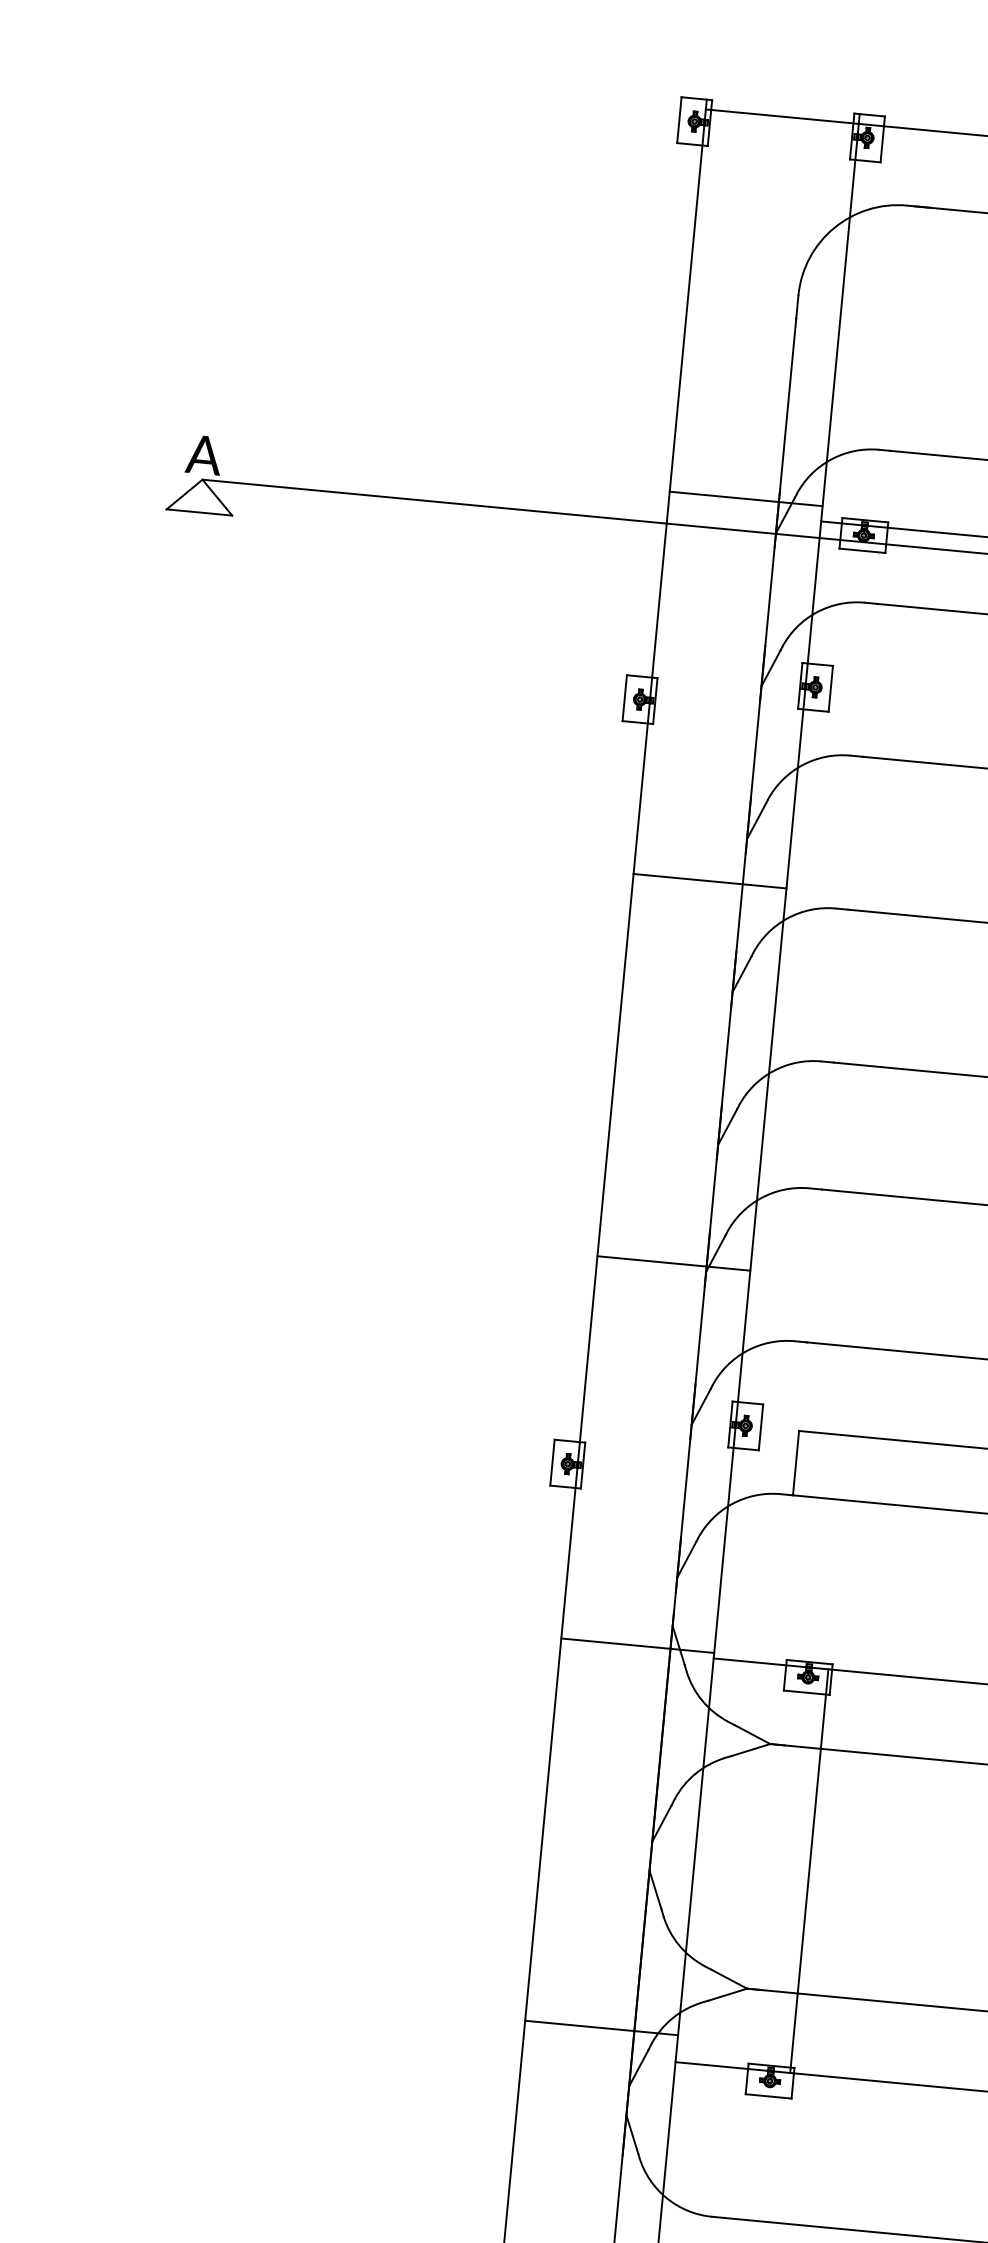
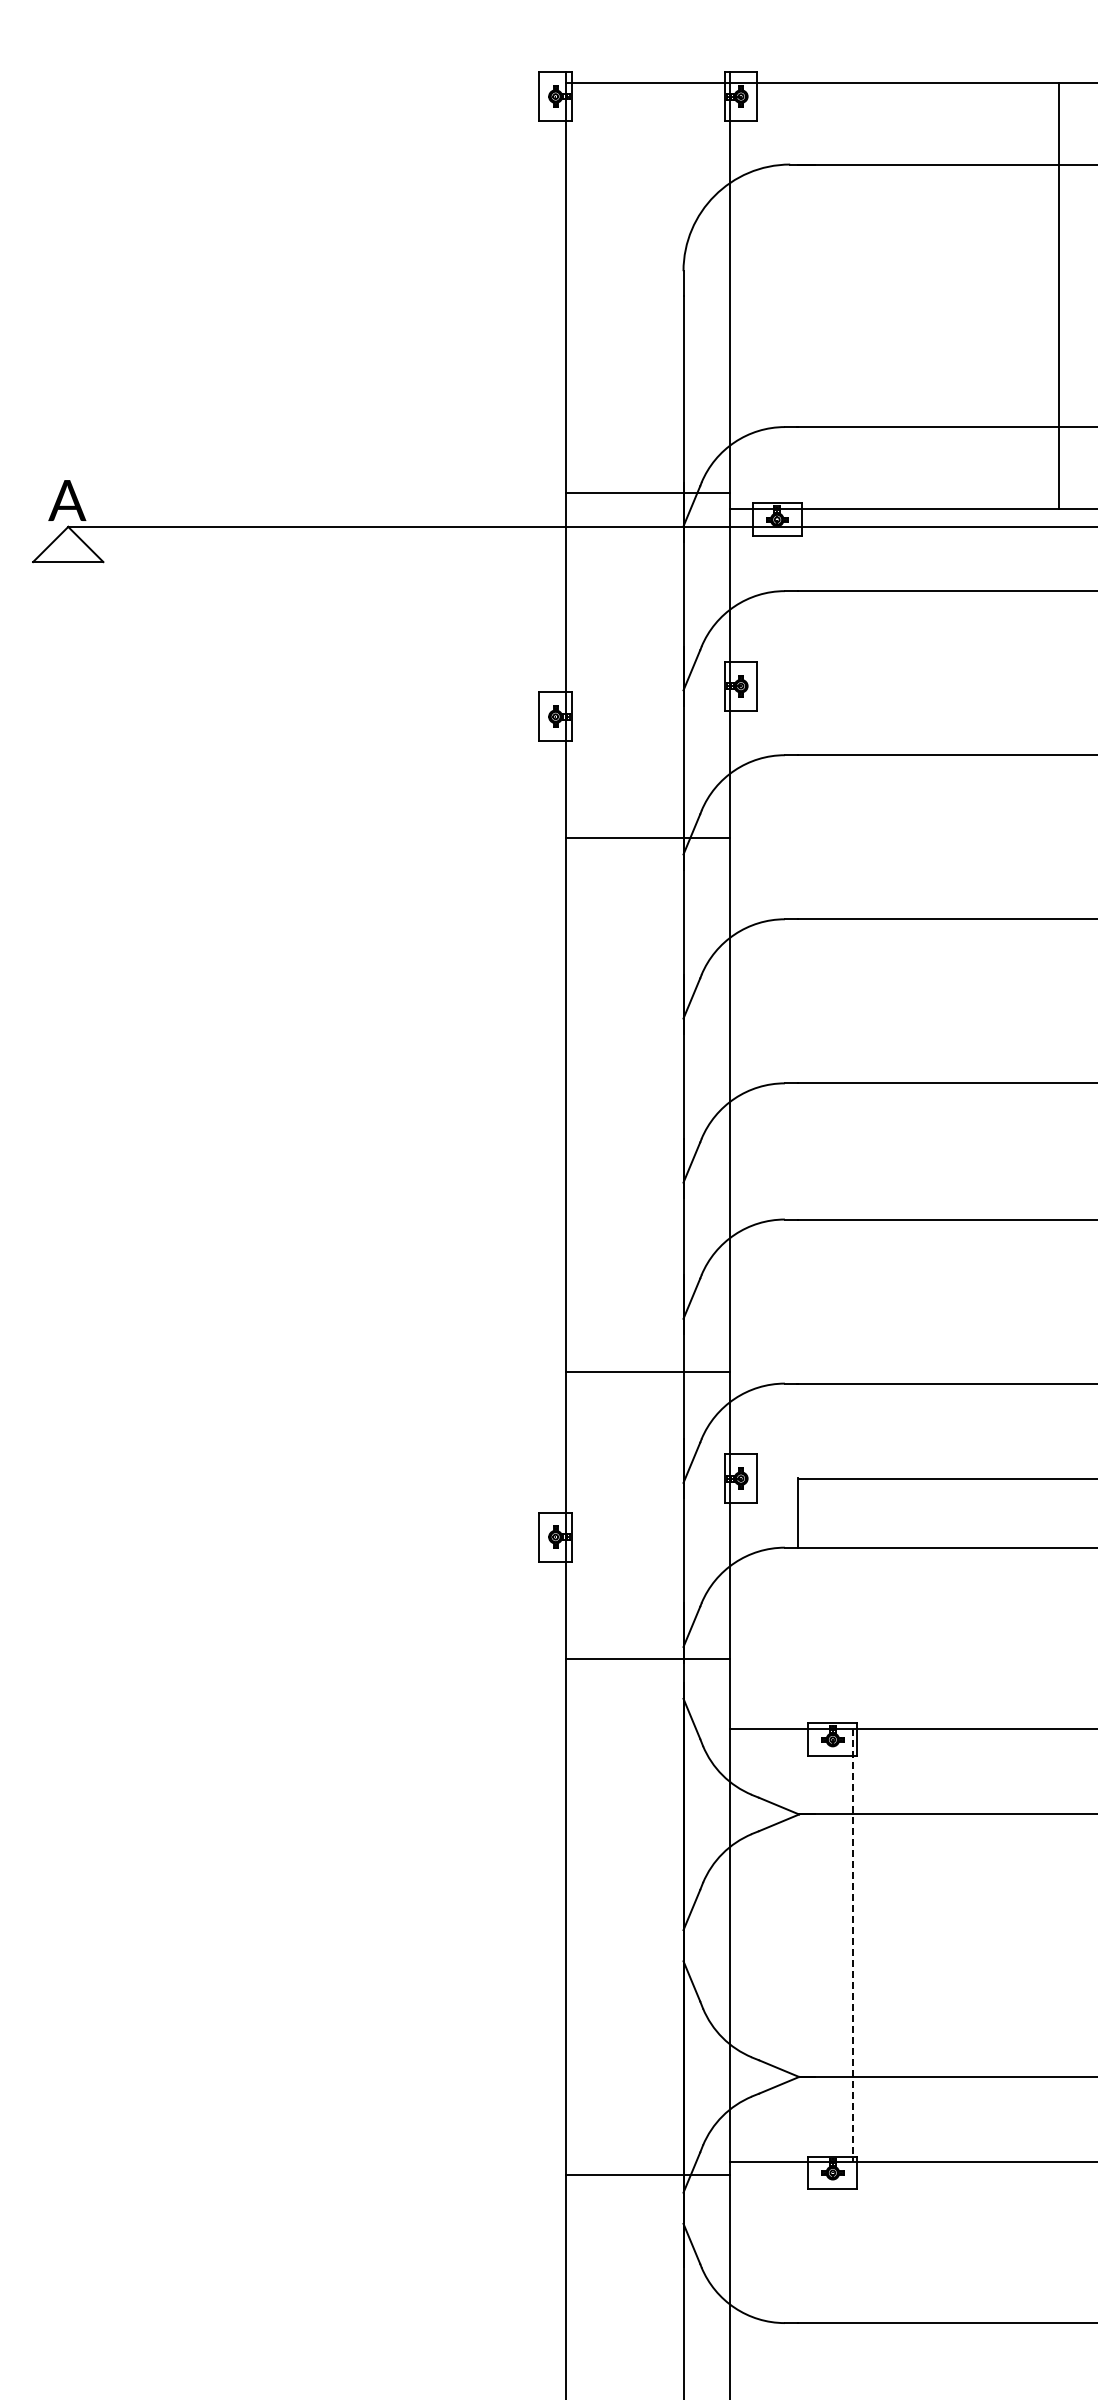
line: (710, 880) -> (648, 837), moved
line: (673, 1263) -> (648, 1372), moved
line: (637, 1645) -> (648, 1659), moved
line: (809, 1870) -> (853, 1945), solid -> dashed
line: (601, 2028) -> (648, 2175), moved

